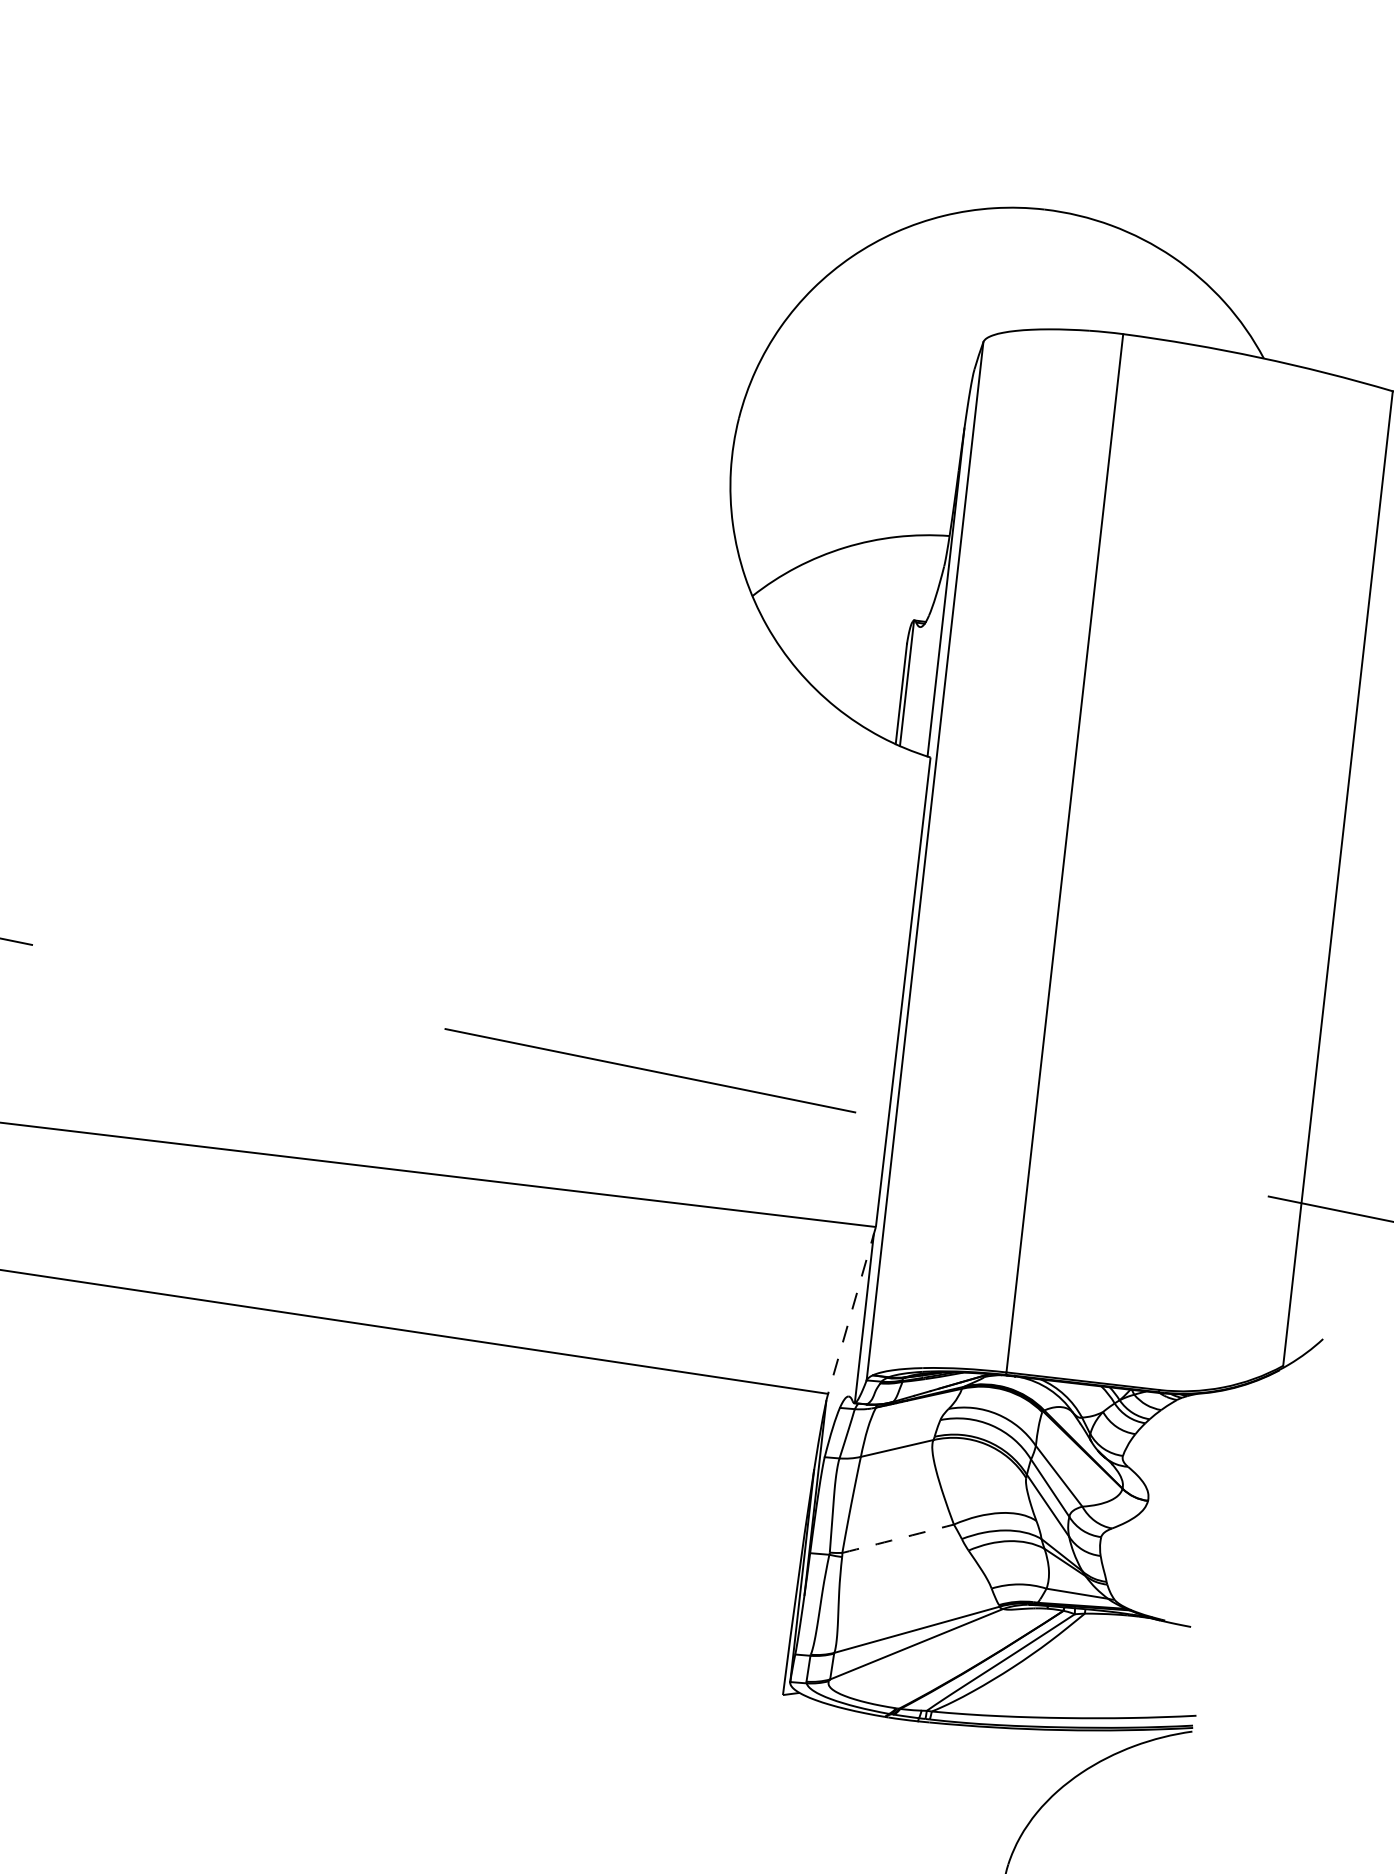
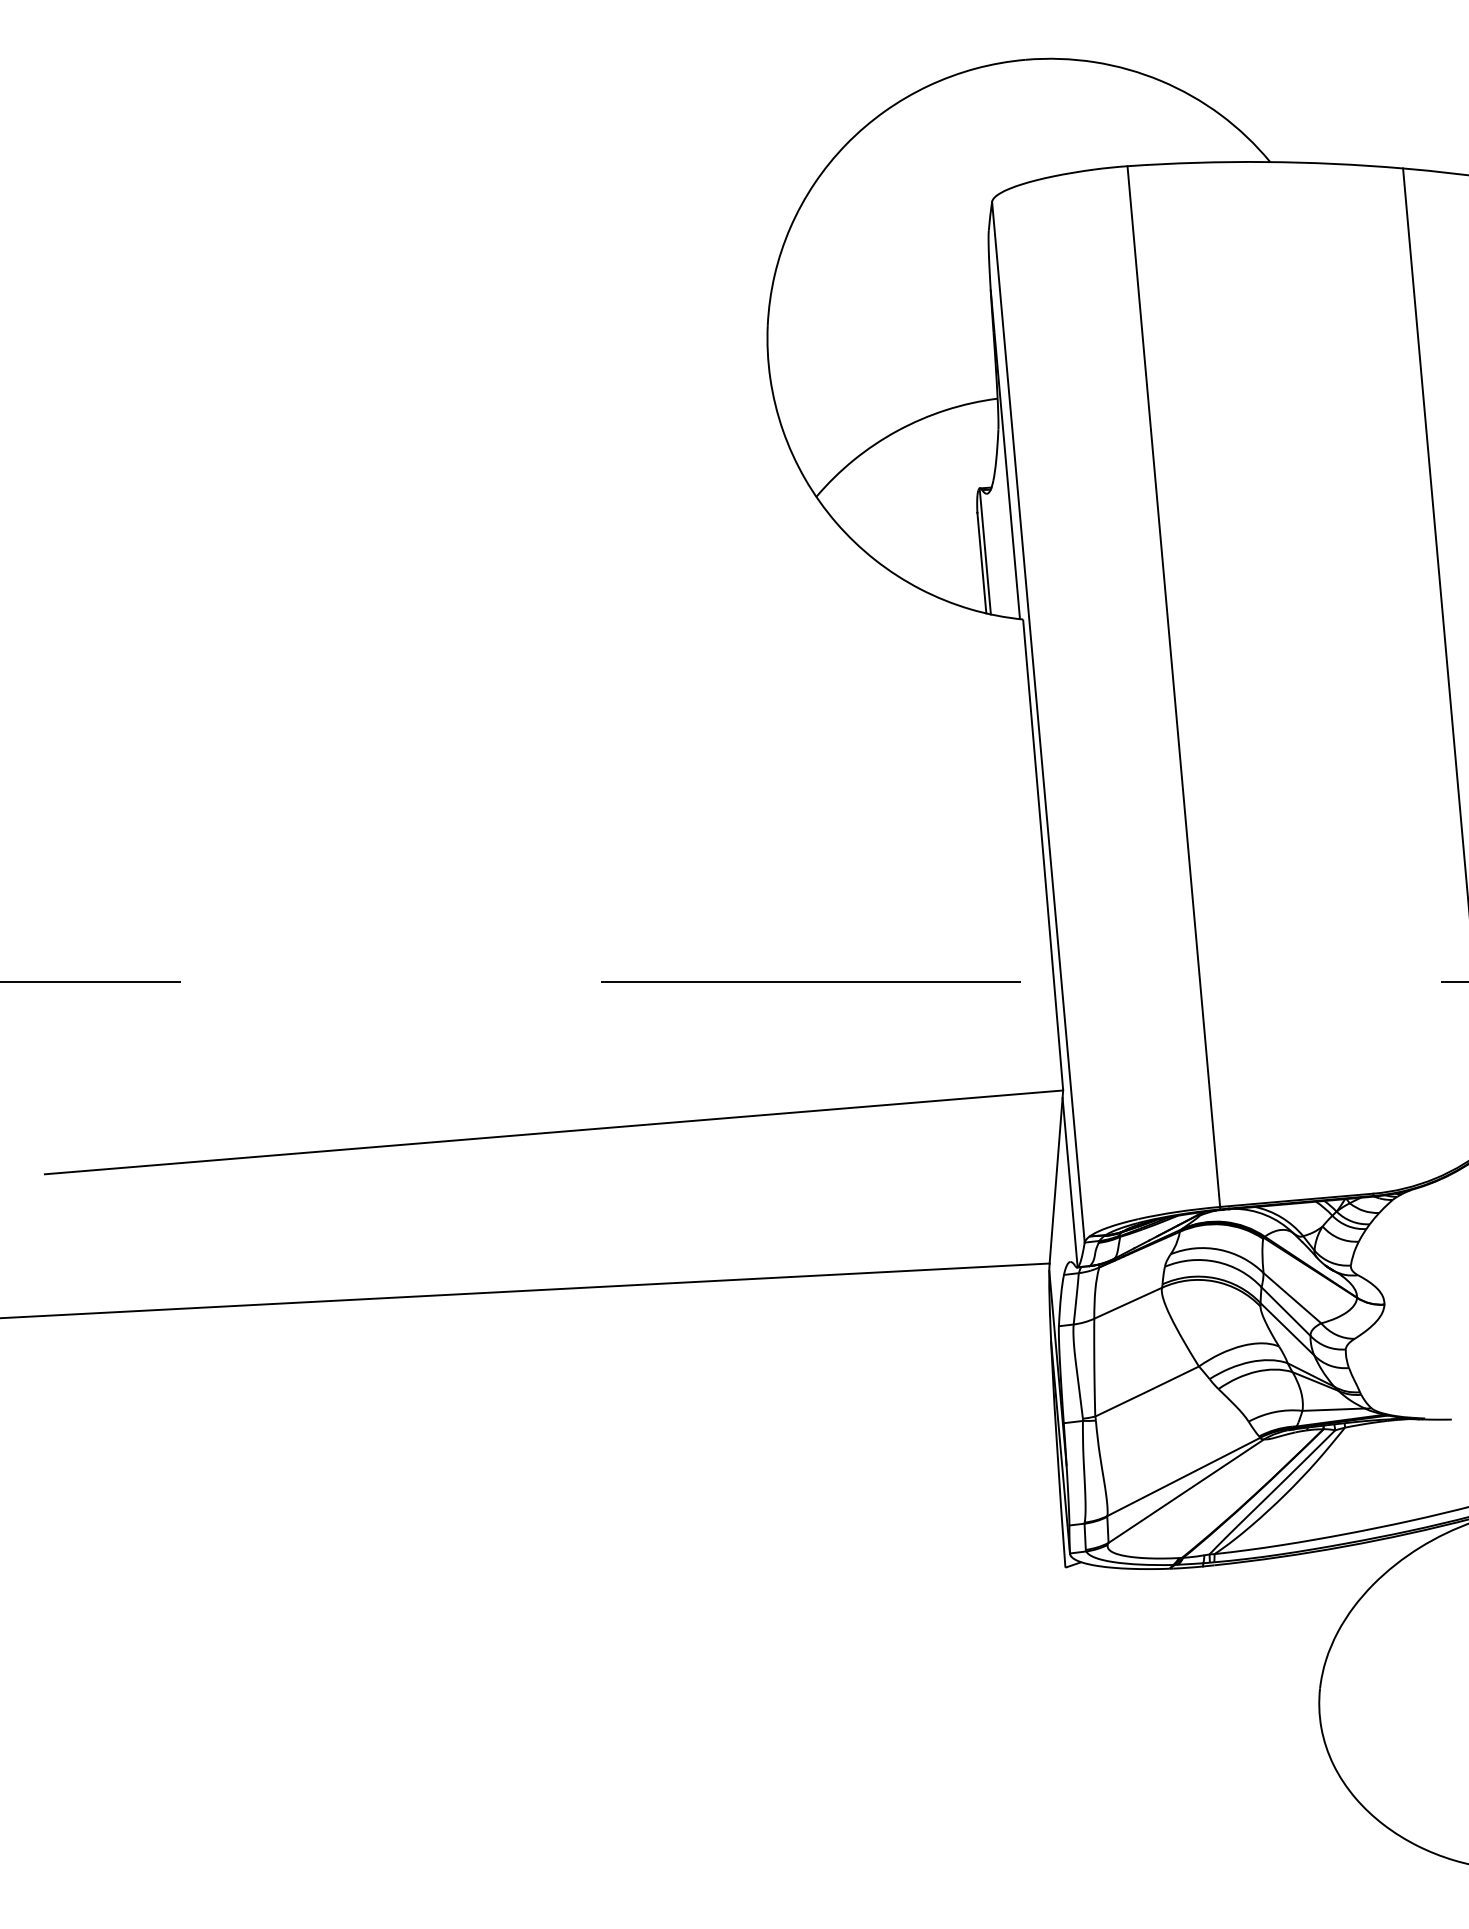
line: (852, 1309) -> (1056, 1176), dashed -> solid
arc: (898, 1538) -> (1147, 1391), dashed -> solid

